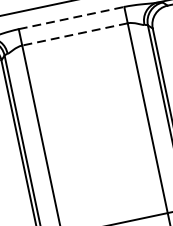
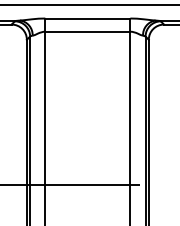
line: (71, 18) -> (87, 18), dashed -> solid
line: (74, 34) -> (87, 31), dashed -> solid

